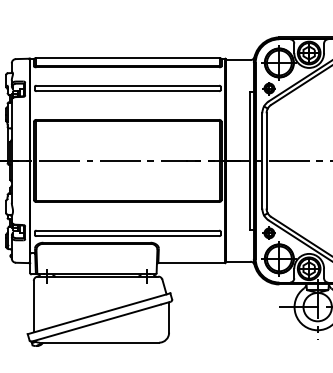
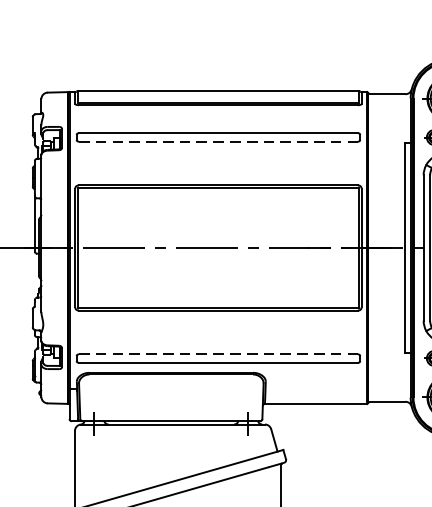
line: (128, 91) -> (219, 142), solid -> dashed
line: (128, 230) -> (219, 354), solid -> dashed

